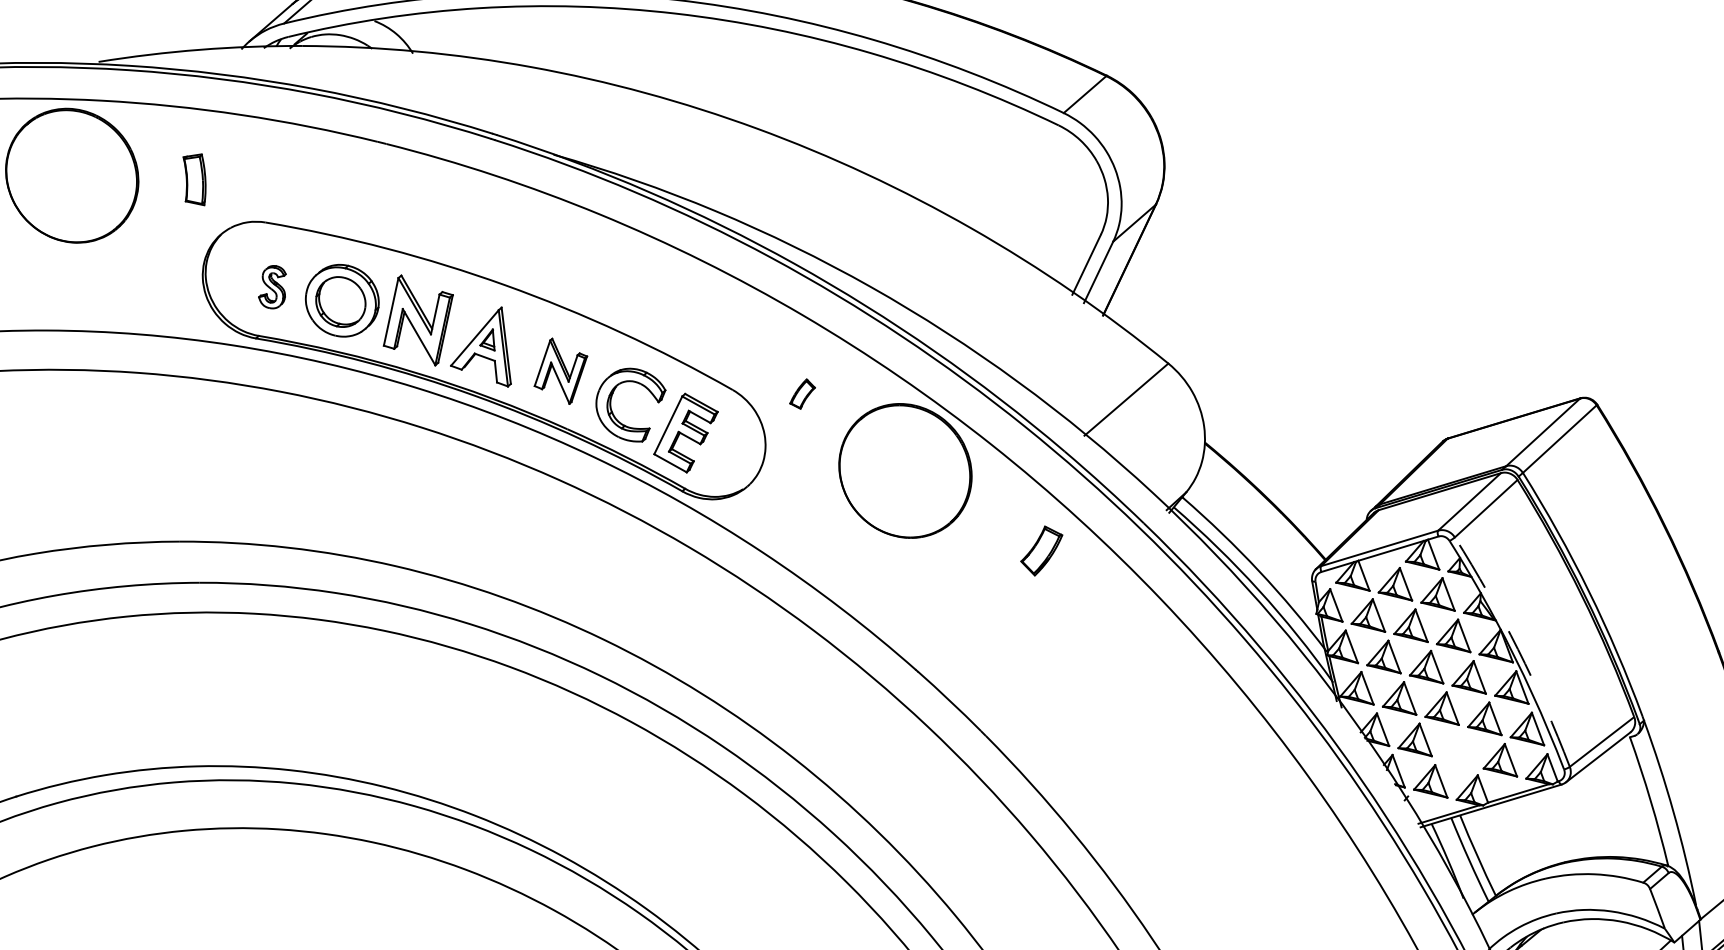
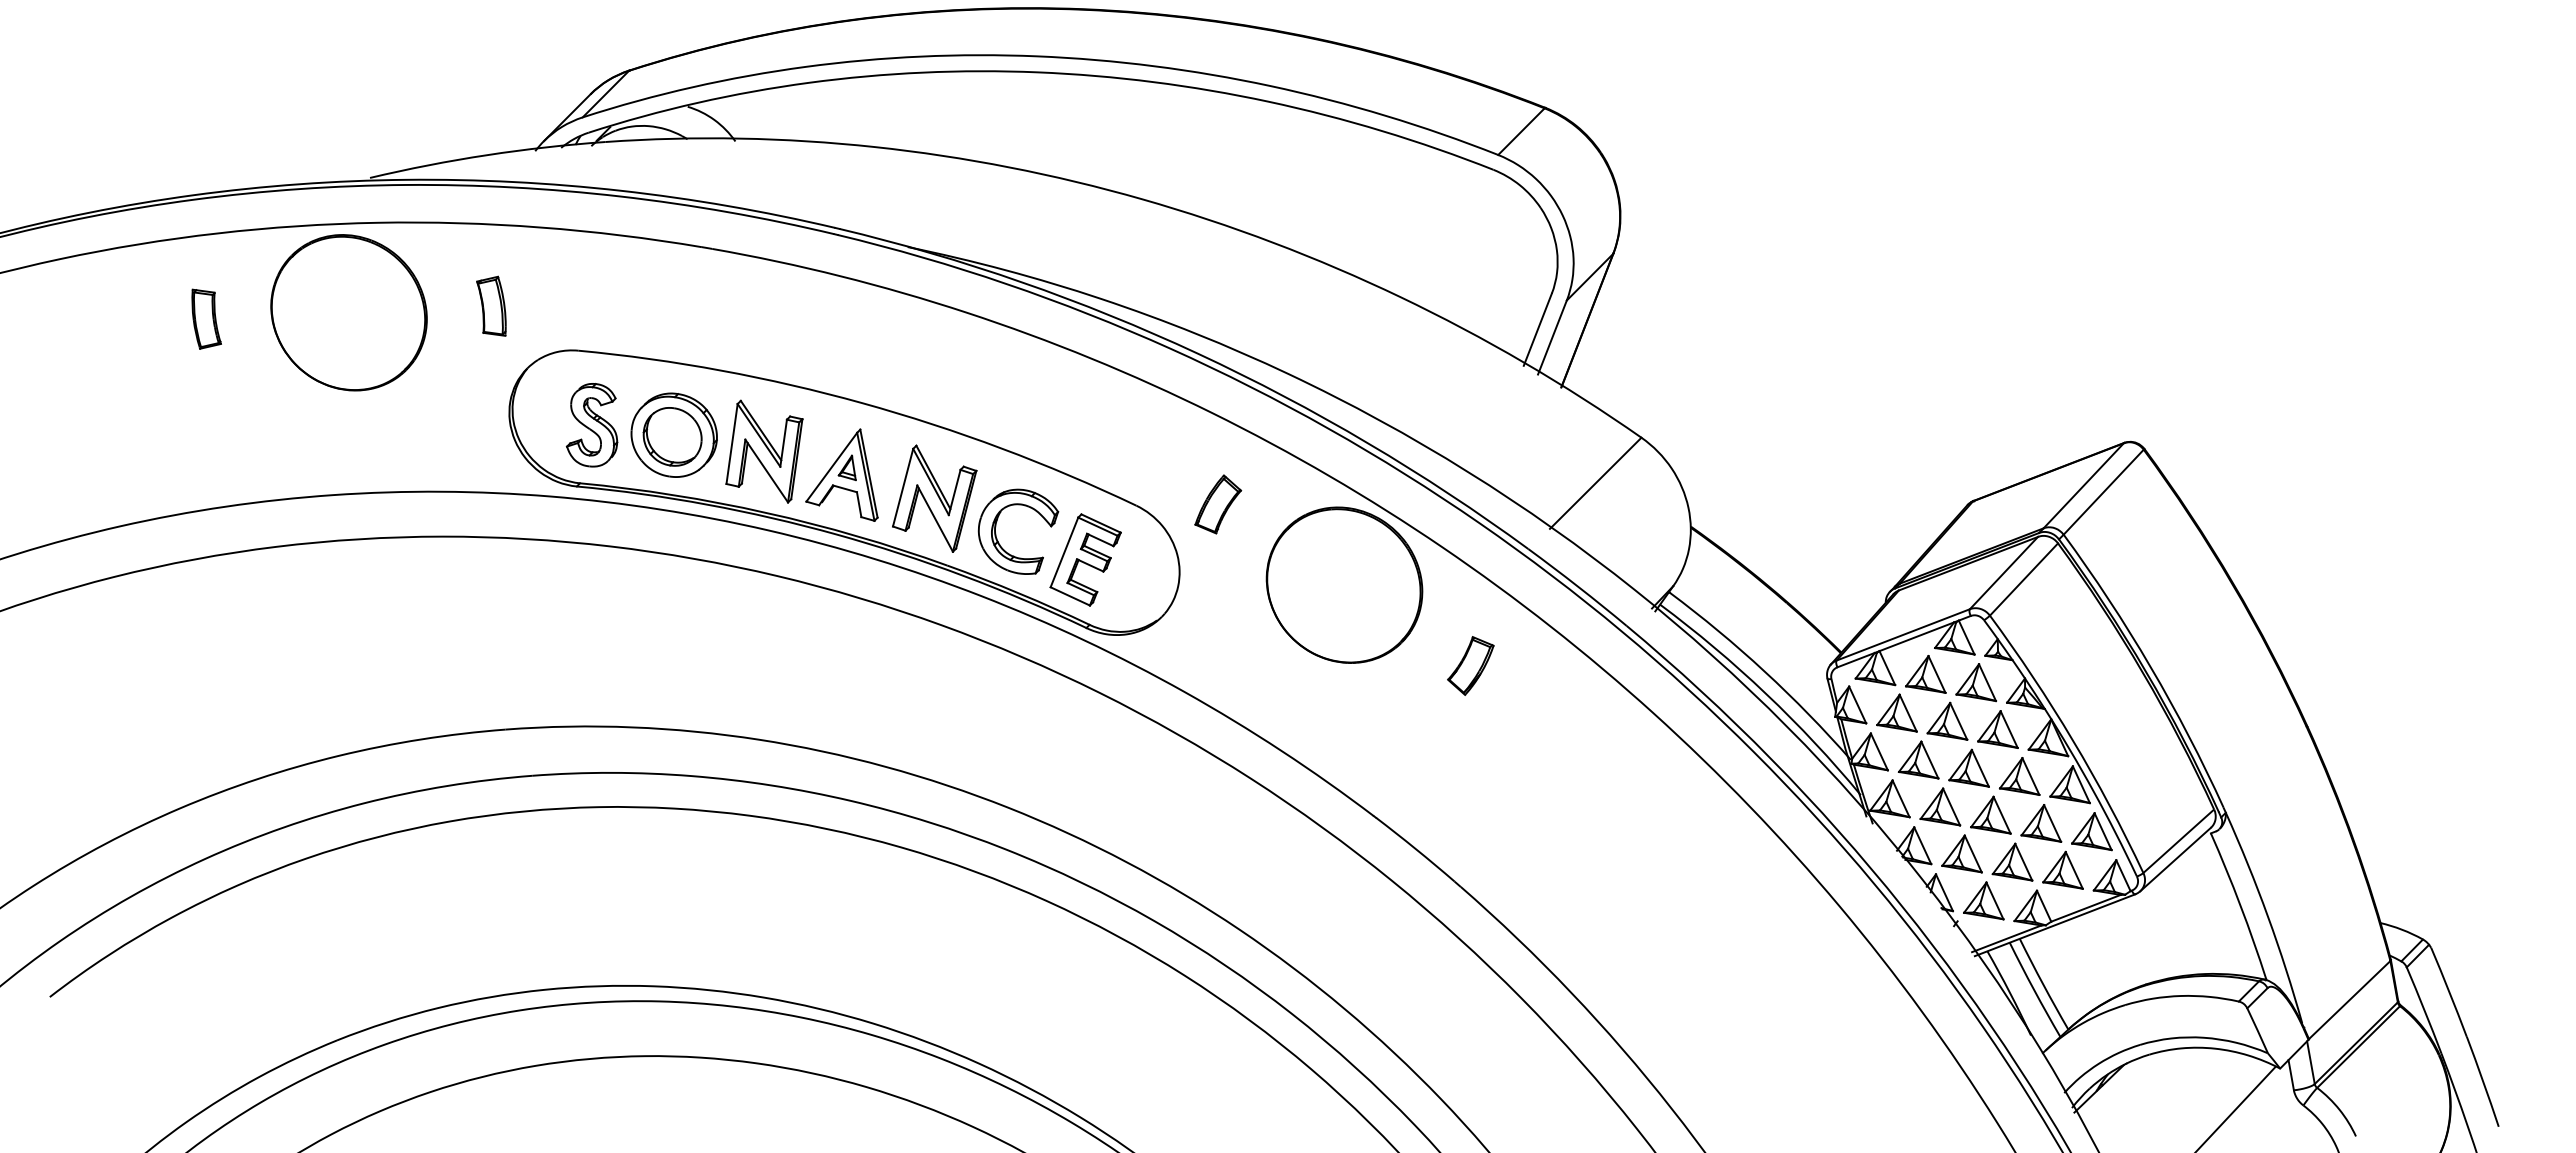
part: (272, 287) -> (591, 425), size x1.67
part: (560, 371) -> (934, 498), size x1.43
part: (802, 394) -> (1218, 504), size x1.67
part: (1041, 550) -> (1470, 665), moved
arc: (1517, 649) -> (2072, 740), dashed -> solid
part: (1458, 748) -> (2012, 861), added

